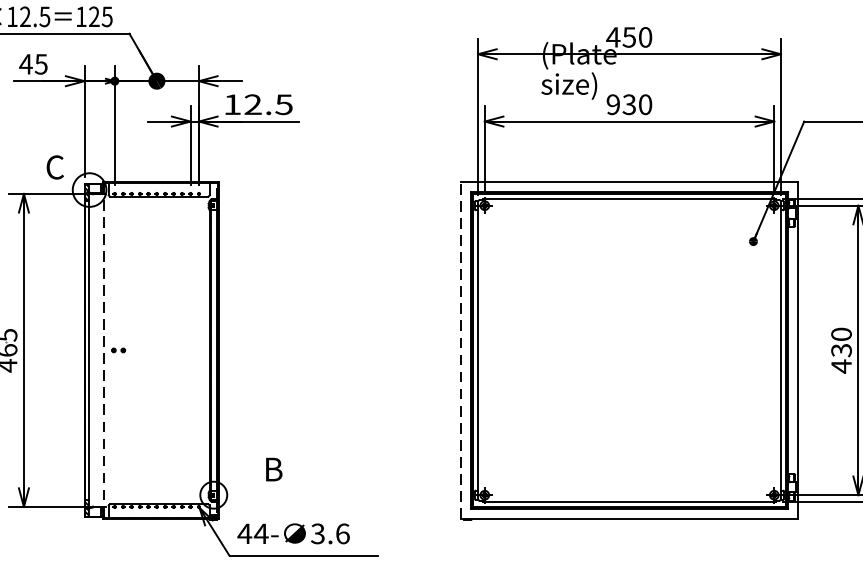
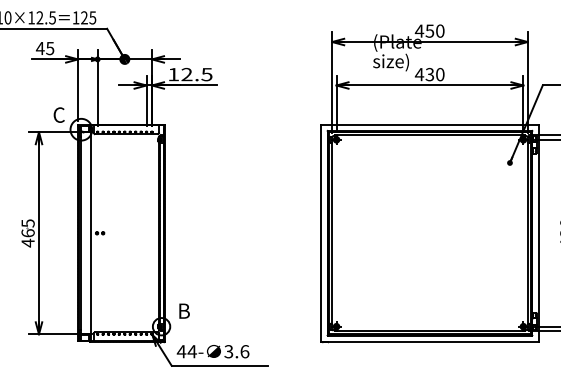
text: (613, 104) -> (419, 74), 930 -> 430
line: (103, 350) -> (90, 233), dashed -> solid
line: (461, 350) -> (321, 233), dashed -> solid
text: (274, 468) -> (184, 310), moved

